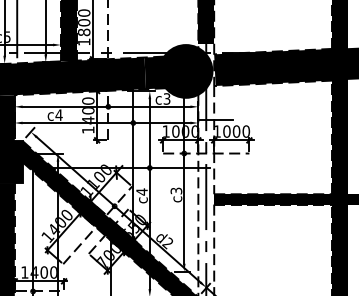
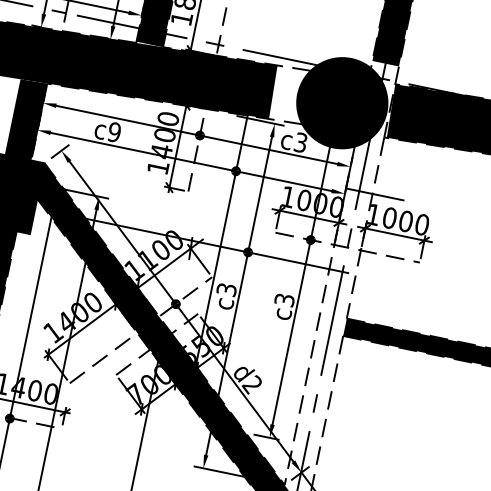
fill: (154, 72) -> (289, 94), removed
text: (58, 114) -> (113, 131), c4 -> c9
text: (141, 191) -> (226, 288), c4 -> c3

